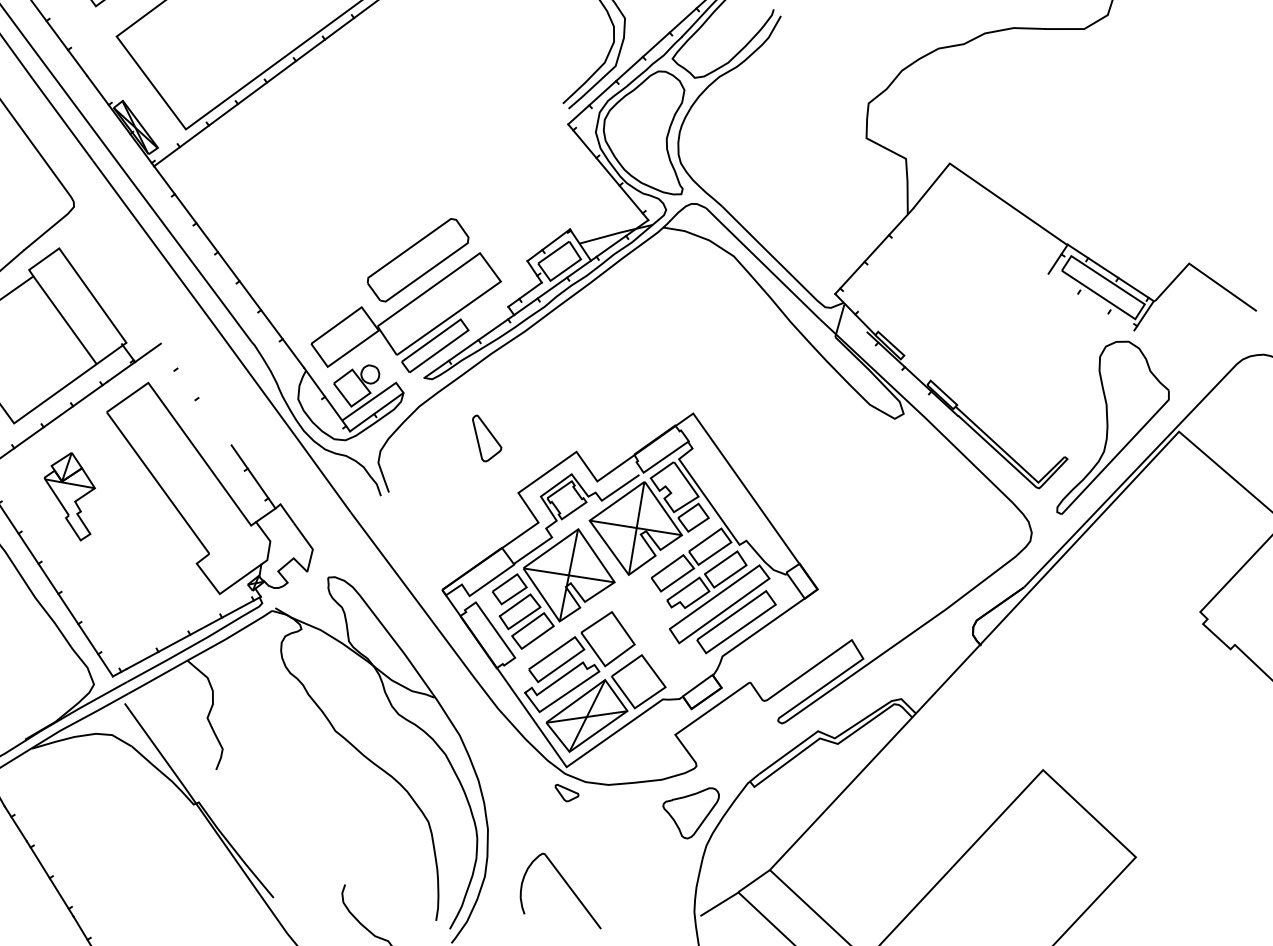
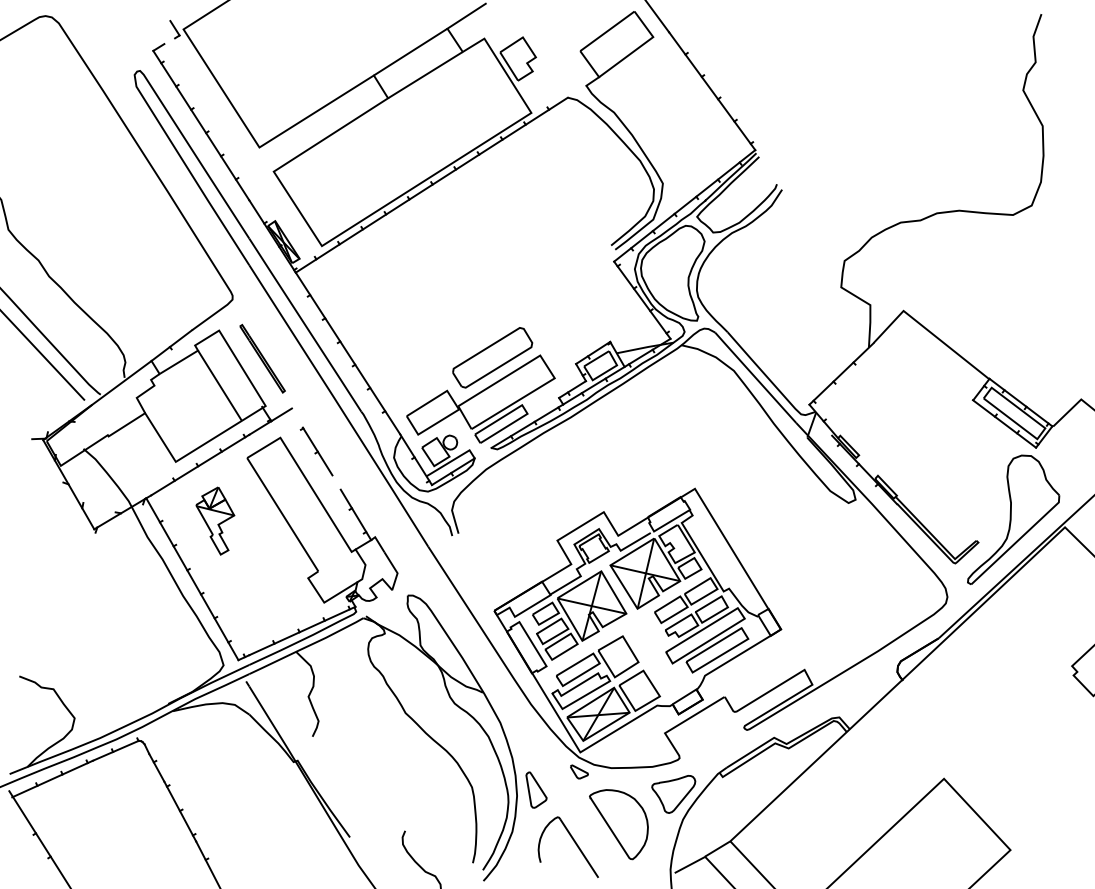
part: (118, 281) -> (262, 358), added
line: (1091, 301) -> (1004, 423), added
line: (197, 397) -> (317, 451), added
curve: (489, 434) -> (538, 787), moved
curve: (615, 864) -> (612, 829), added

